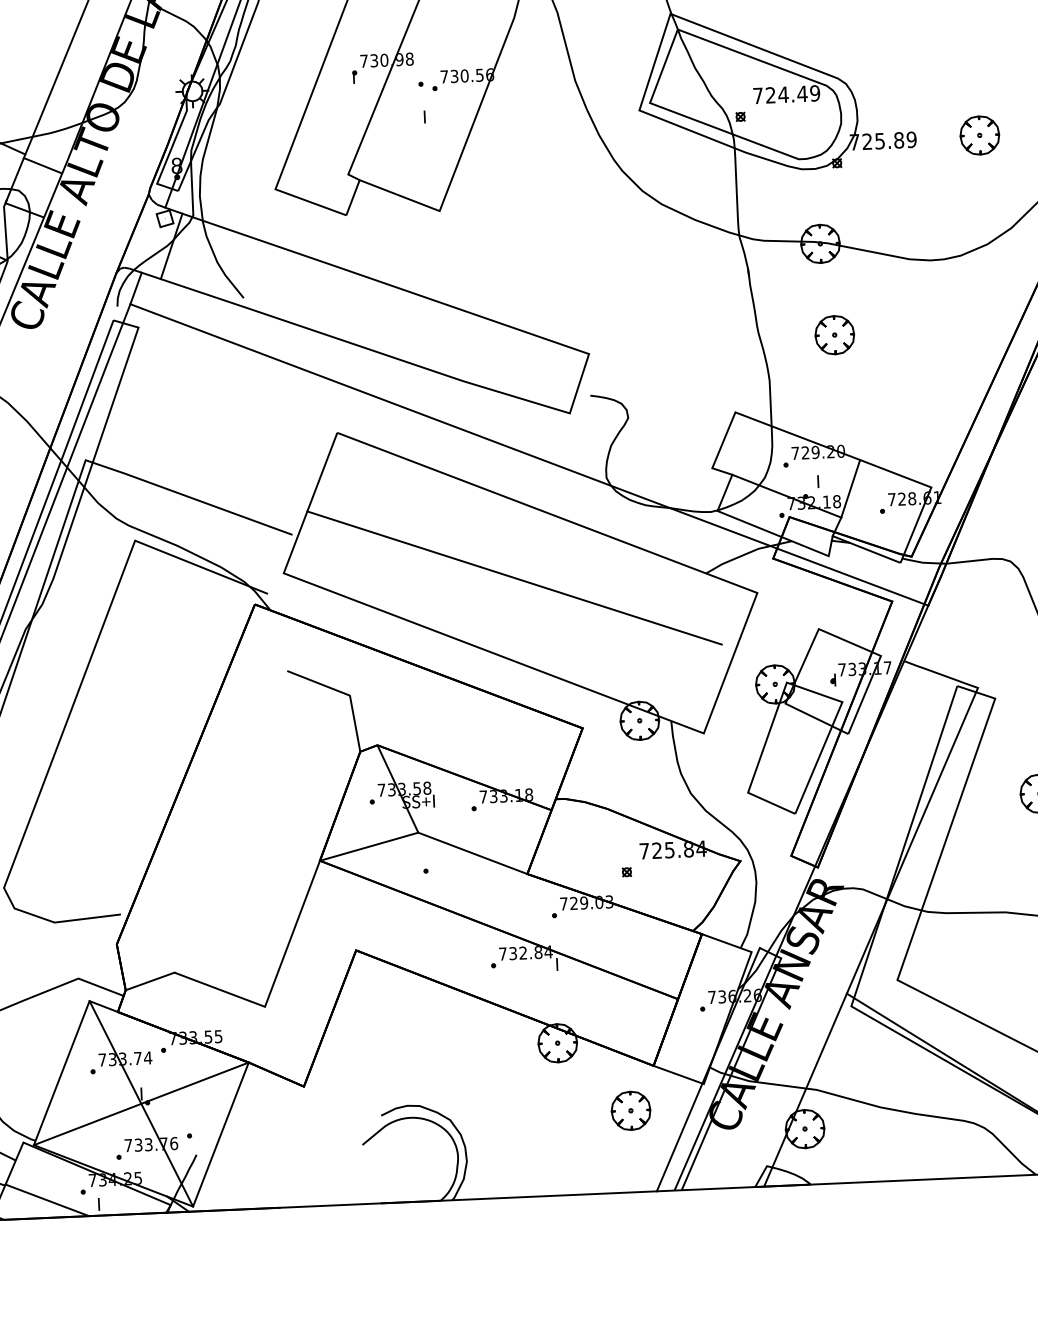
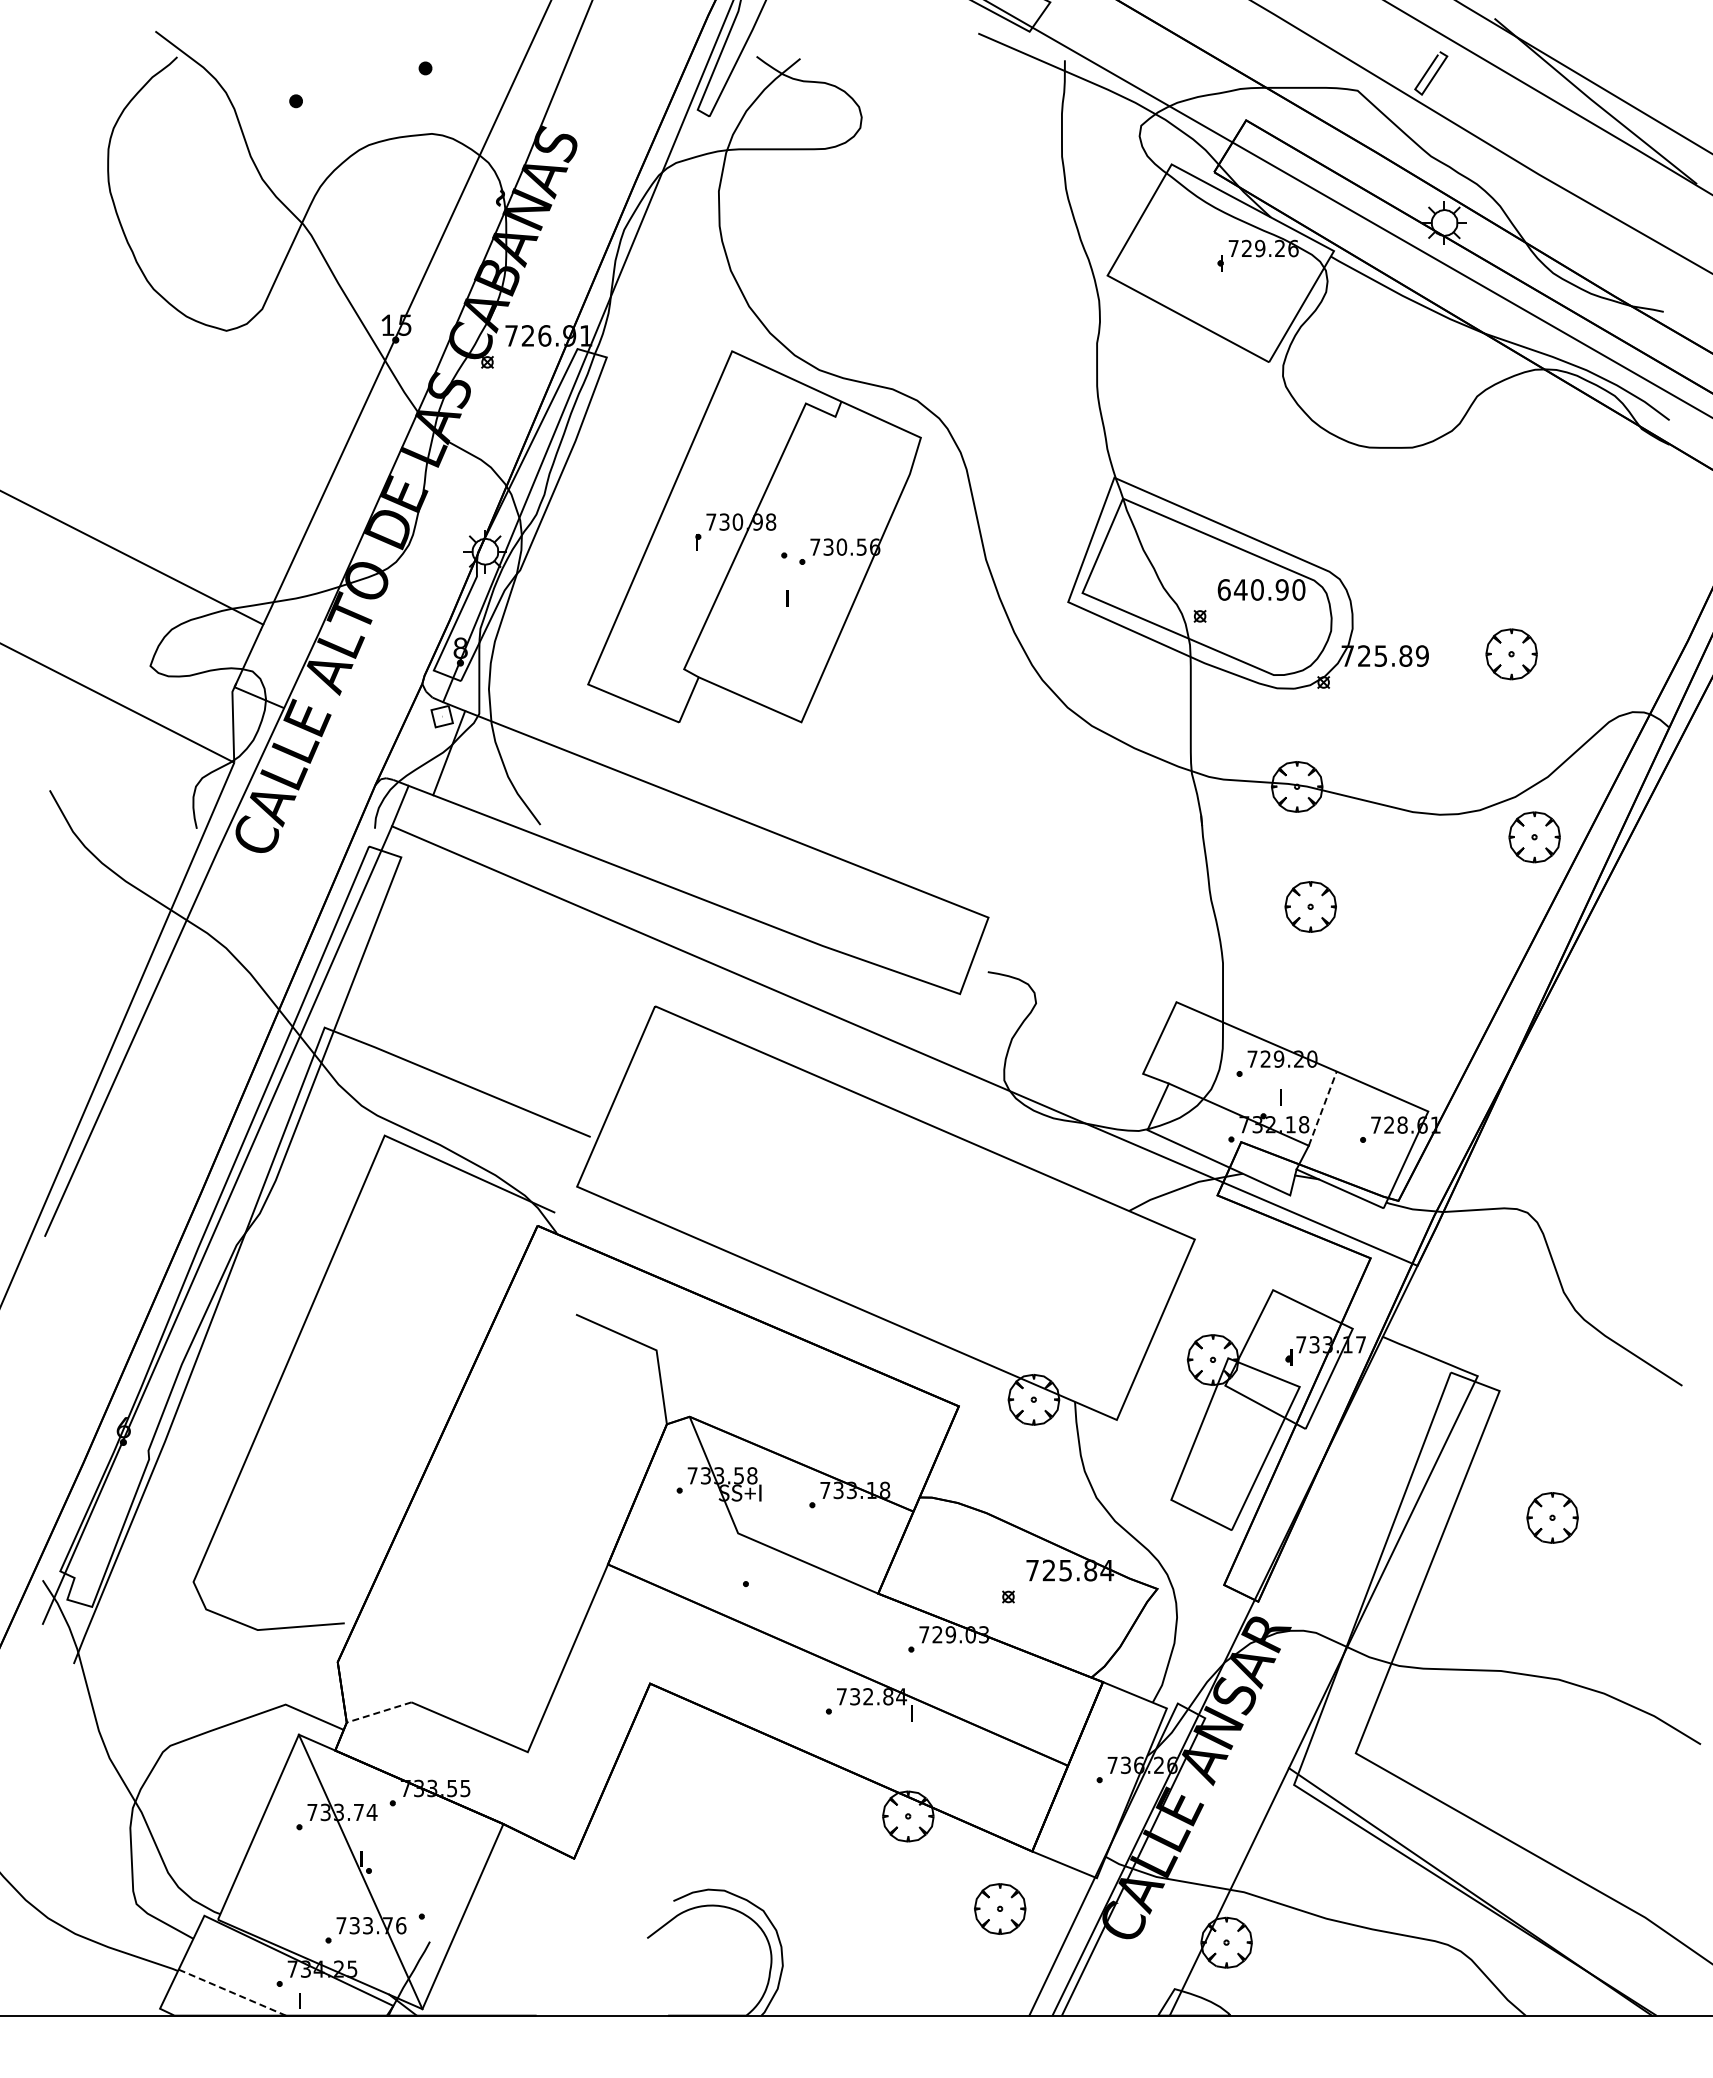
text: (786, 94) -> (1261, 589), 724.49 -> 640.90
line: (42, 165) -> (285, 640), removed
part: (1003, 274) -> (1534, 837), added
line: (850, 488) -> (1322, 1108), solid -> dashed
line: (514, 577) -> (878, 1205), removed
line: (369, 846) -> (673, 1548), removed
line: (150, 981) -> (379, 1712), solid -> dashed
line: (141, 1103) -> (360, 1871), removed
line: (47, 1200) -> (232, 1992), solid -> dashed

